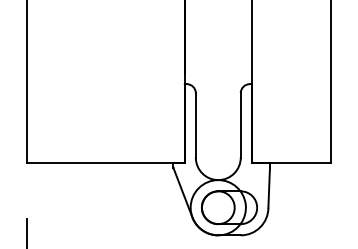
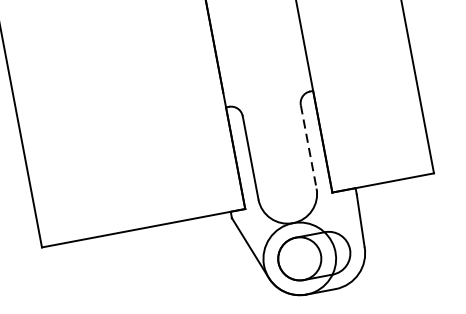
line: (240, 125) -> (308, 147), solid -> dashed

